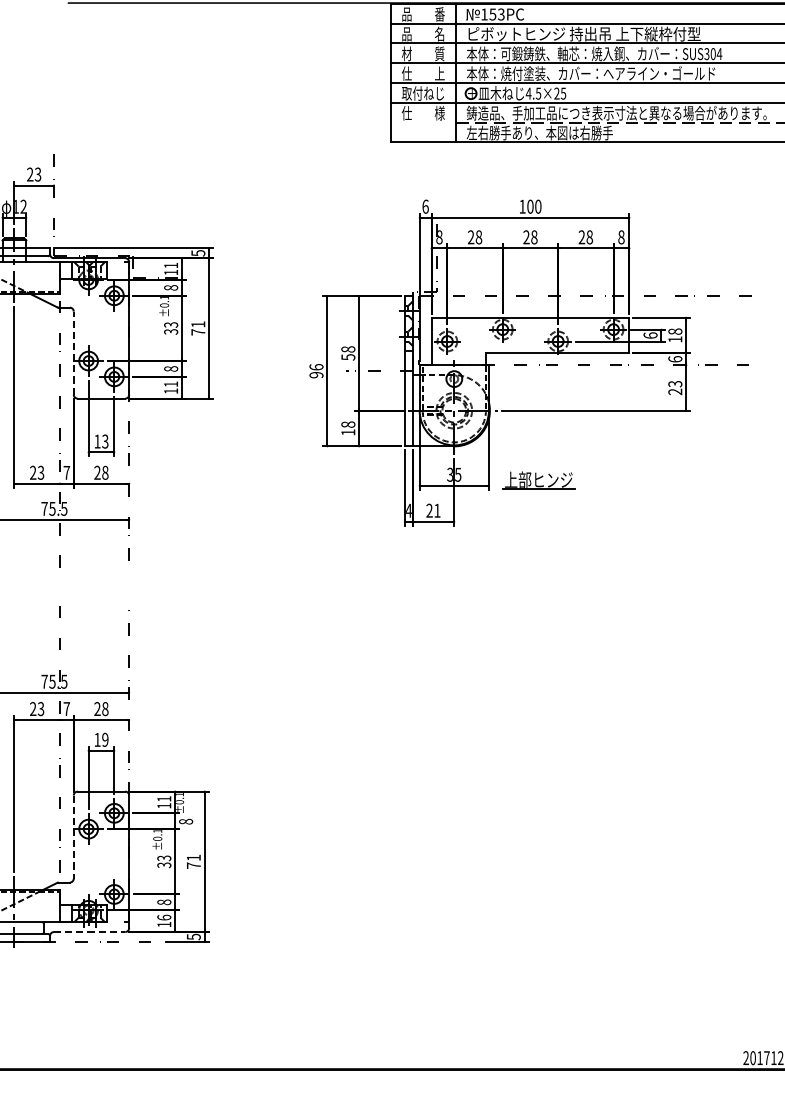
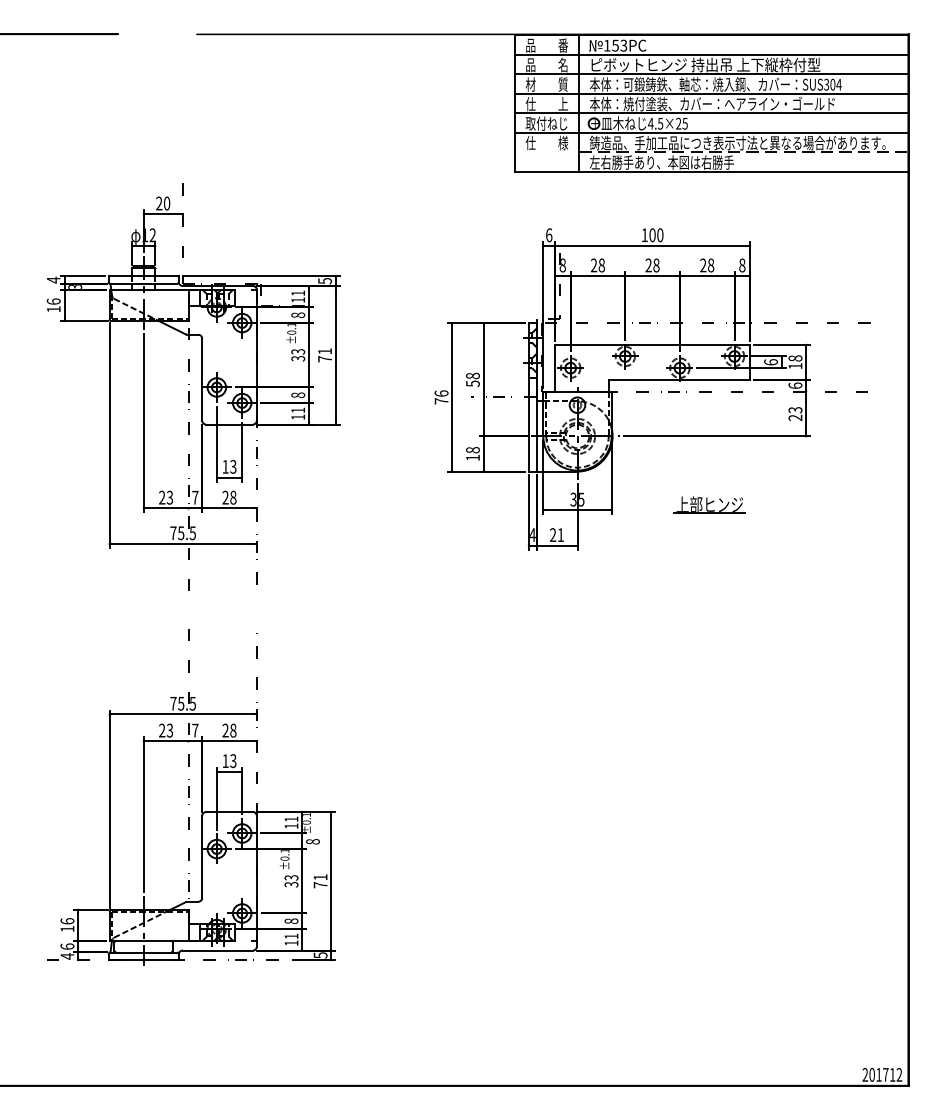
text: (37, 174) -> (166, 203), 23 -> 20
line: (74, 352) -> (202, 379), dashed -> solid
text: (316, 375) -> (441, 401), 96 -> 76
part: (538, 479) -> (709, 504), moved
text: (105, 739) -> (233, 760), 19 -> 13
line: (74, 836) -> (202, 856), dashed -> solid
text: (164, 917) -> (291, 936), 16 -> 11
line: (90, 931) -> (218, 950), dashed -> solid

